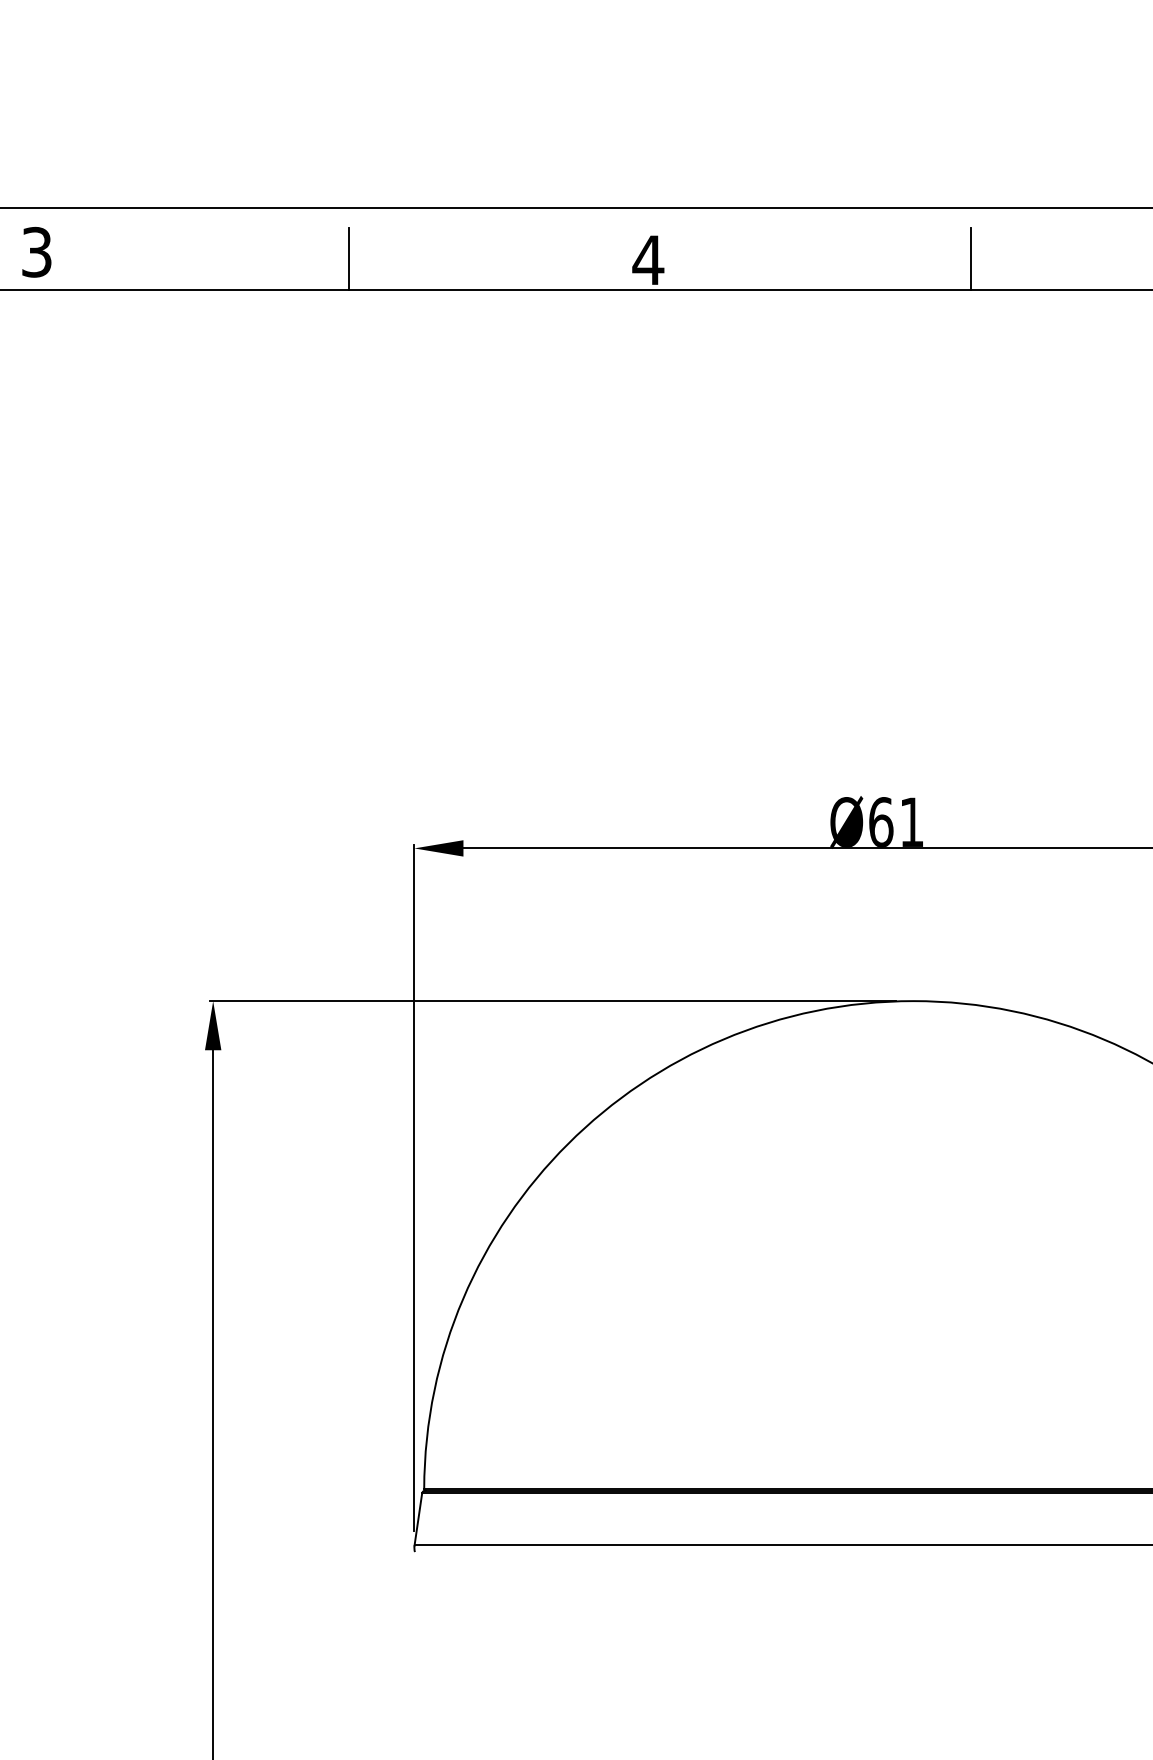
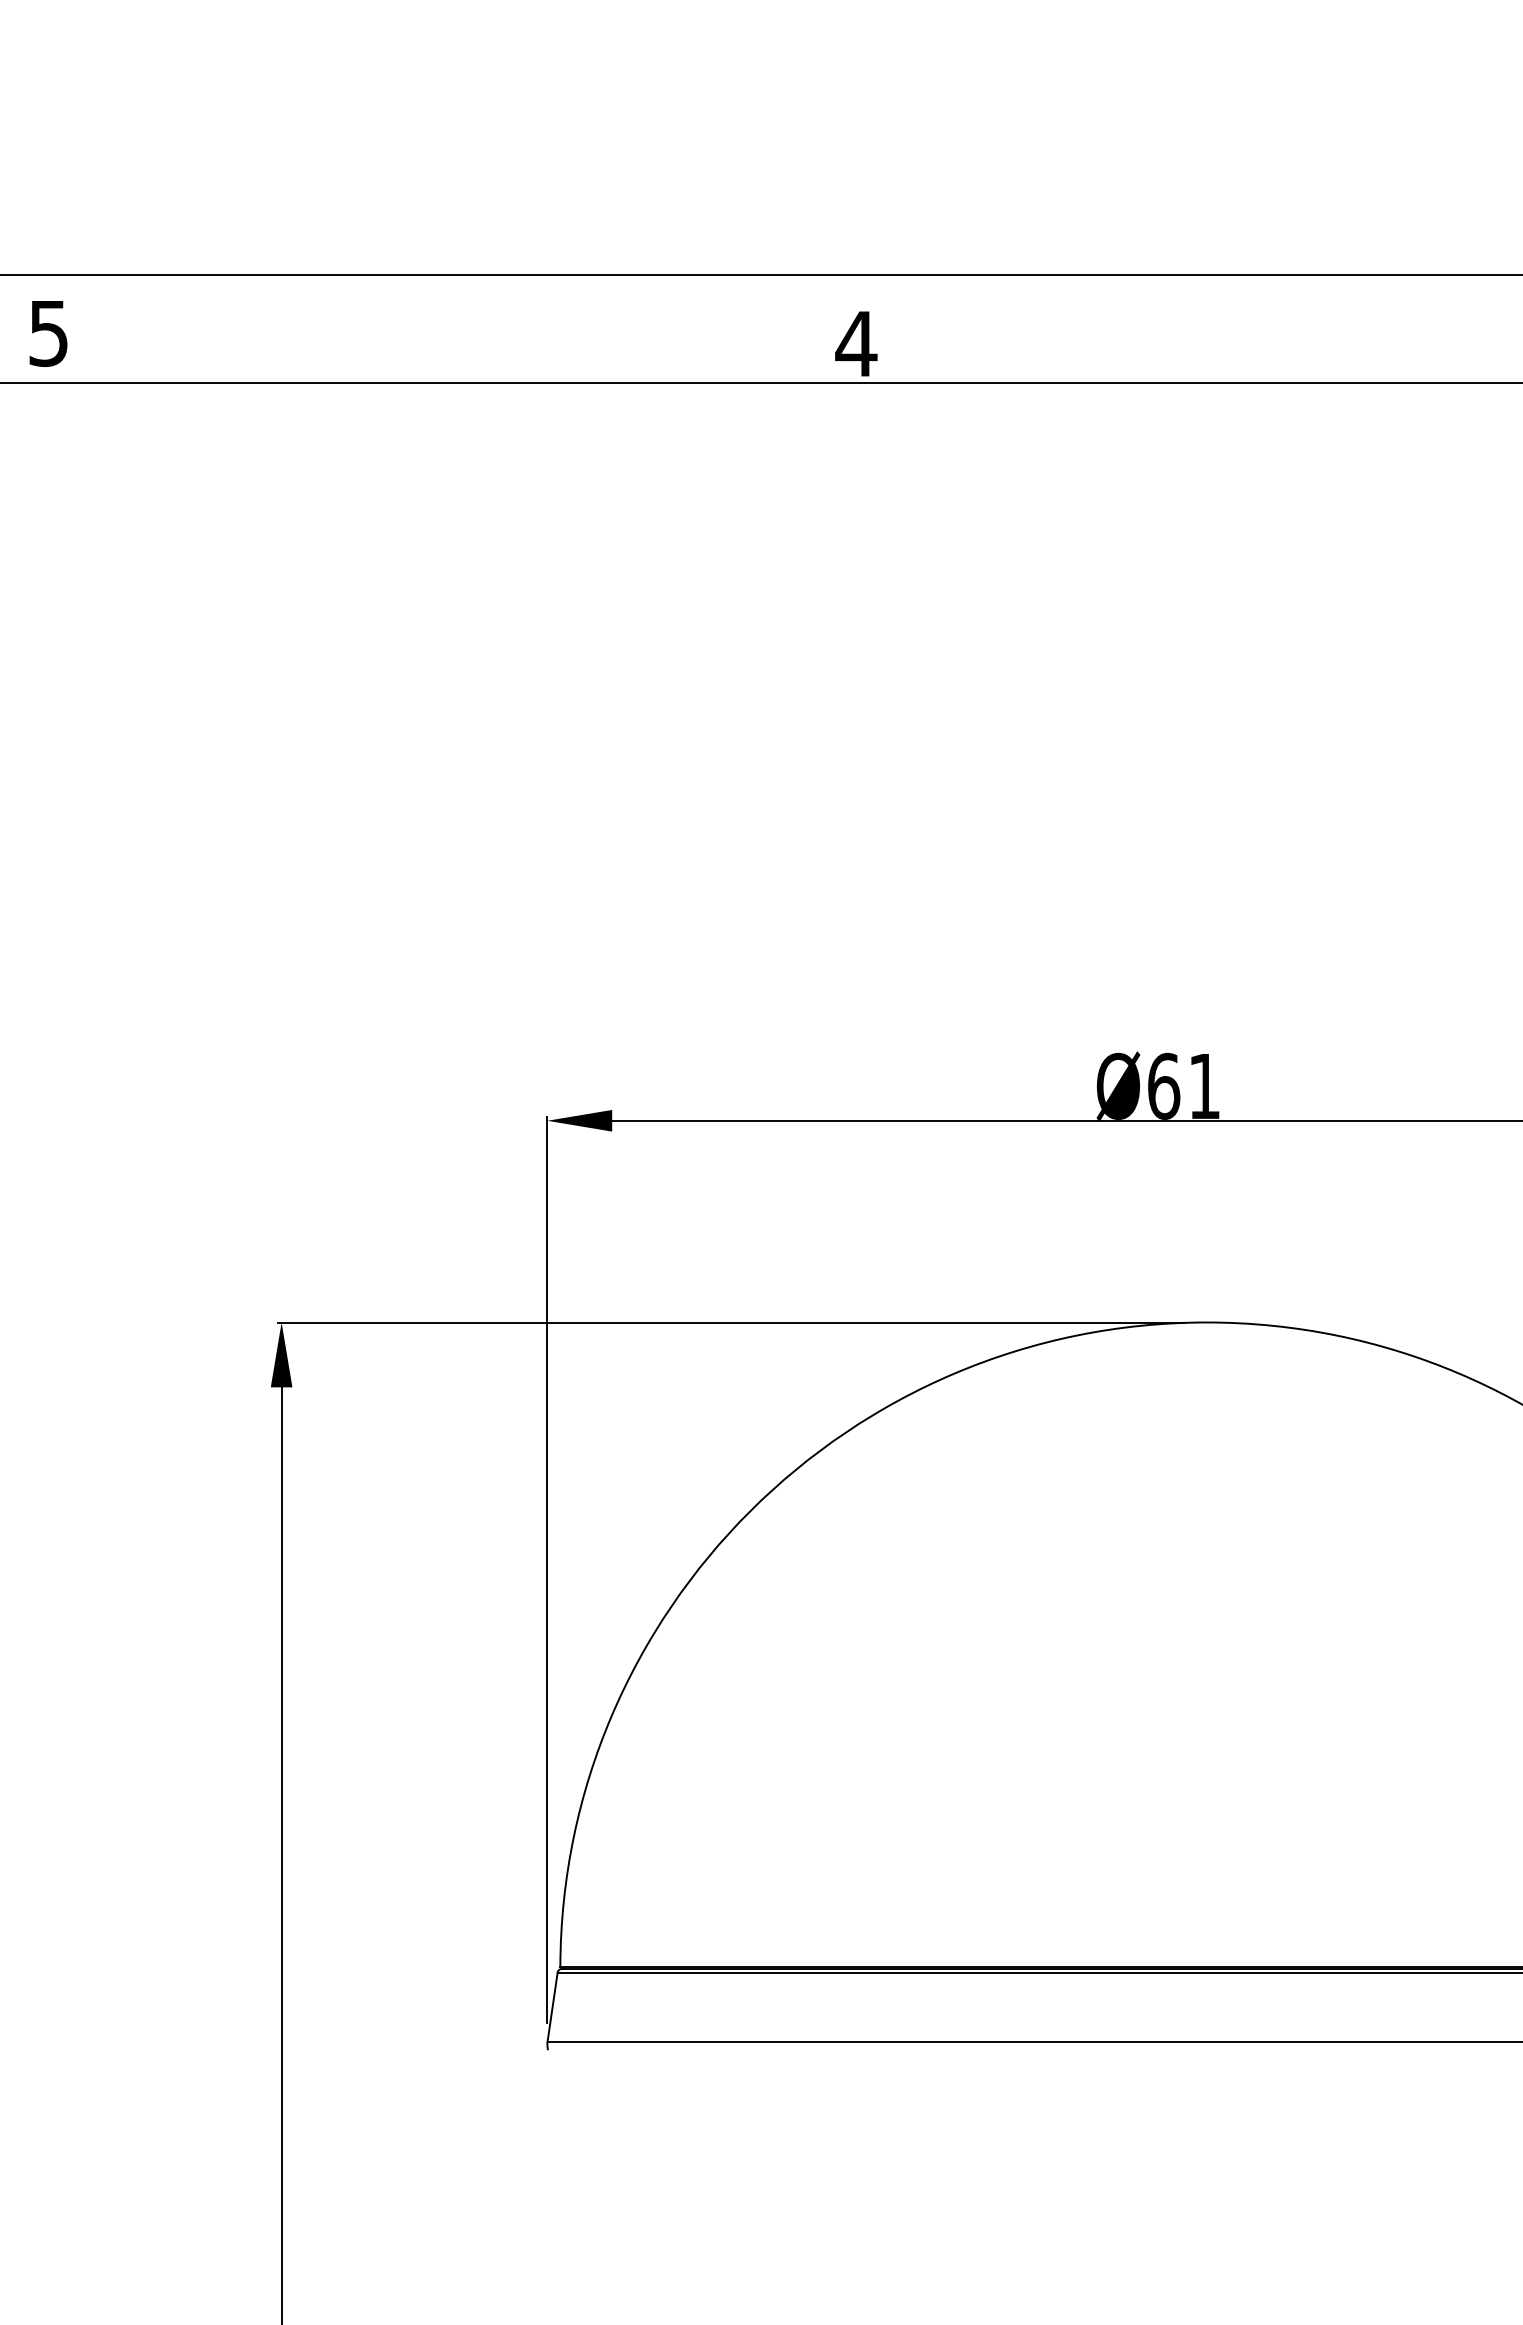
text: (36, 251) -> (48, 332), 3 -> 5
line: (349, 258) -> (461, 341), removed
line: (970, 258) -> (1282, 341), removed

